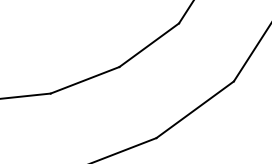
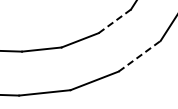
line: (148, 45) -> (114, 21), solid -> dashed
line: (194, 110) -> (139, 56), solid -> dashed

